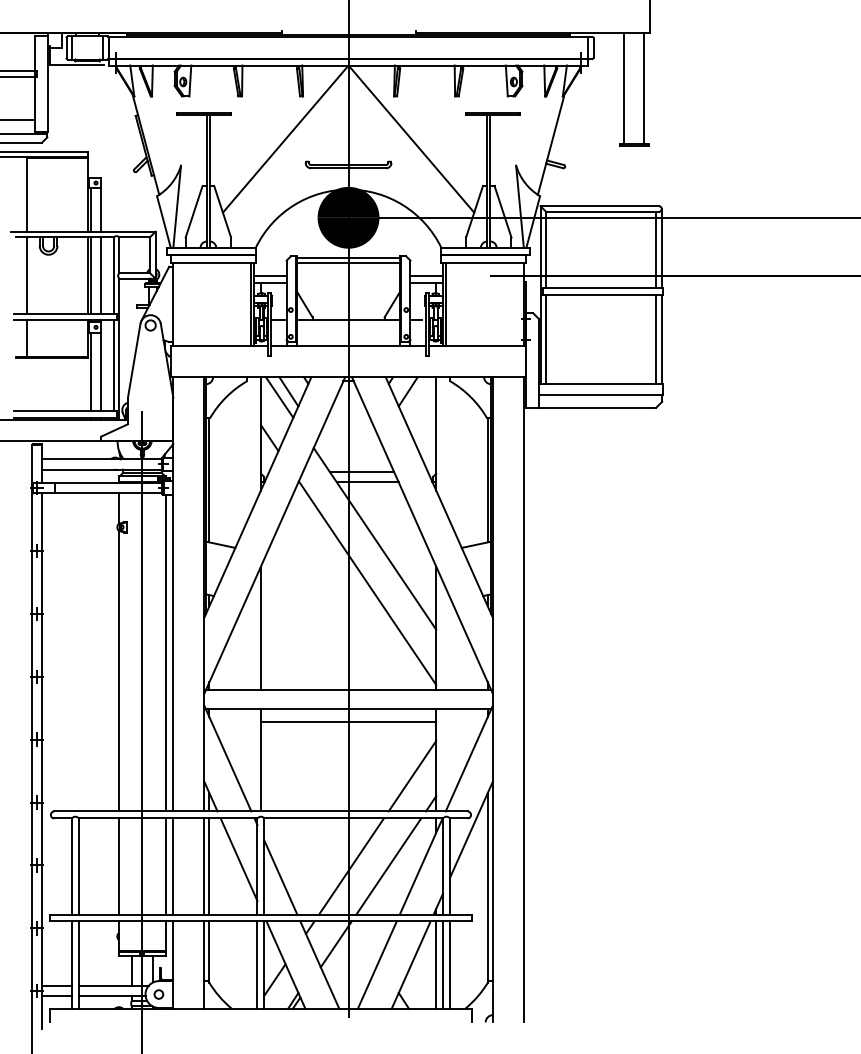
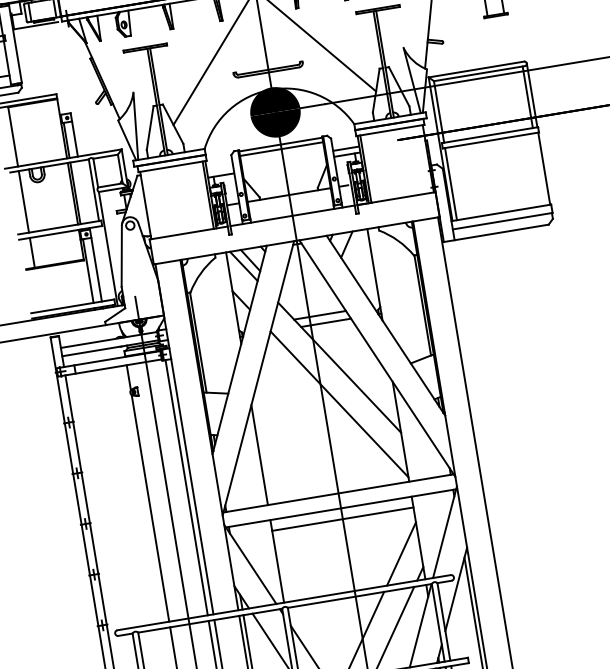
line: (101, 275) -> (83, 191), removed
line: (270, 275) -> (220, 169), removed
line: (656, 339) -> (539, 169), removed
line: (113, 365) -> (105, 262), removed

